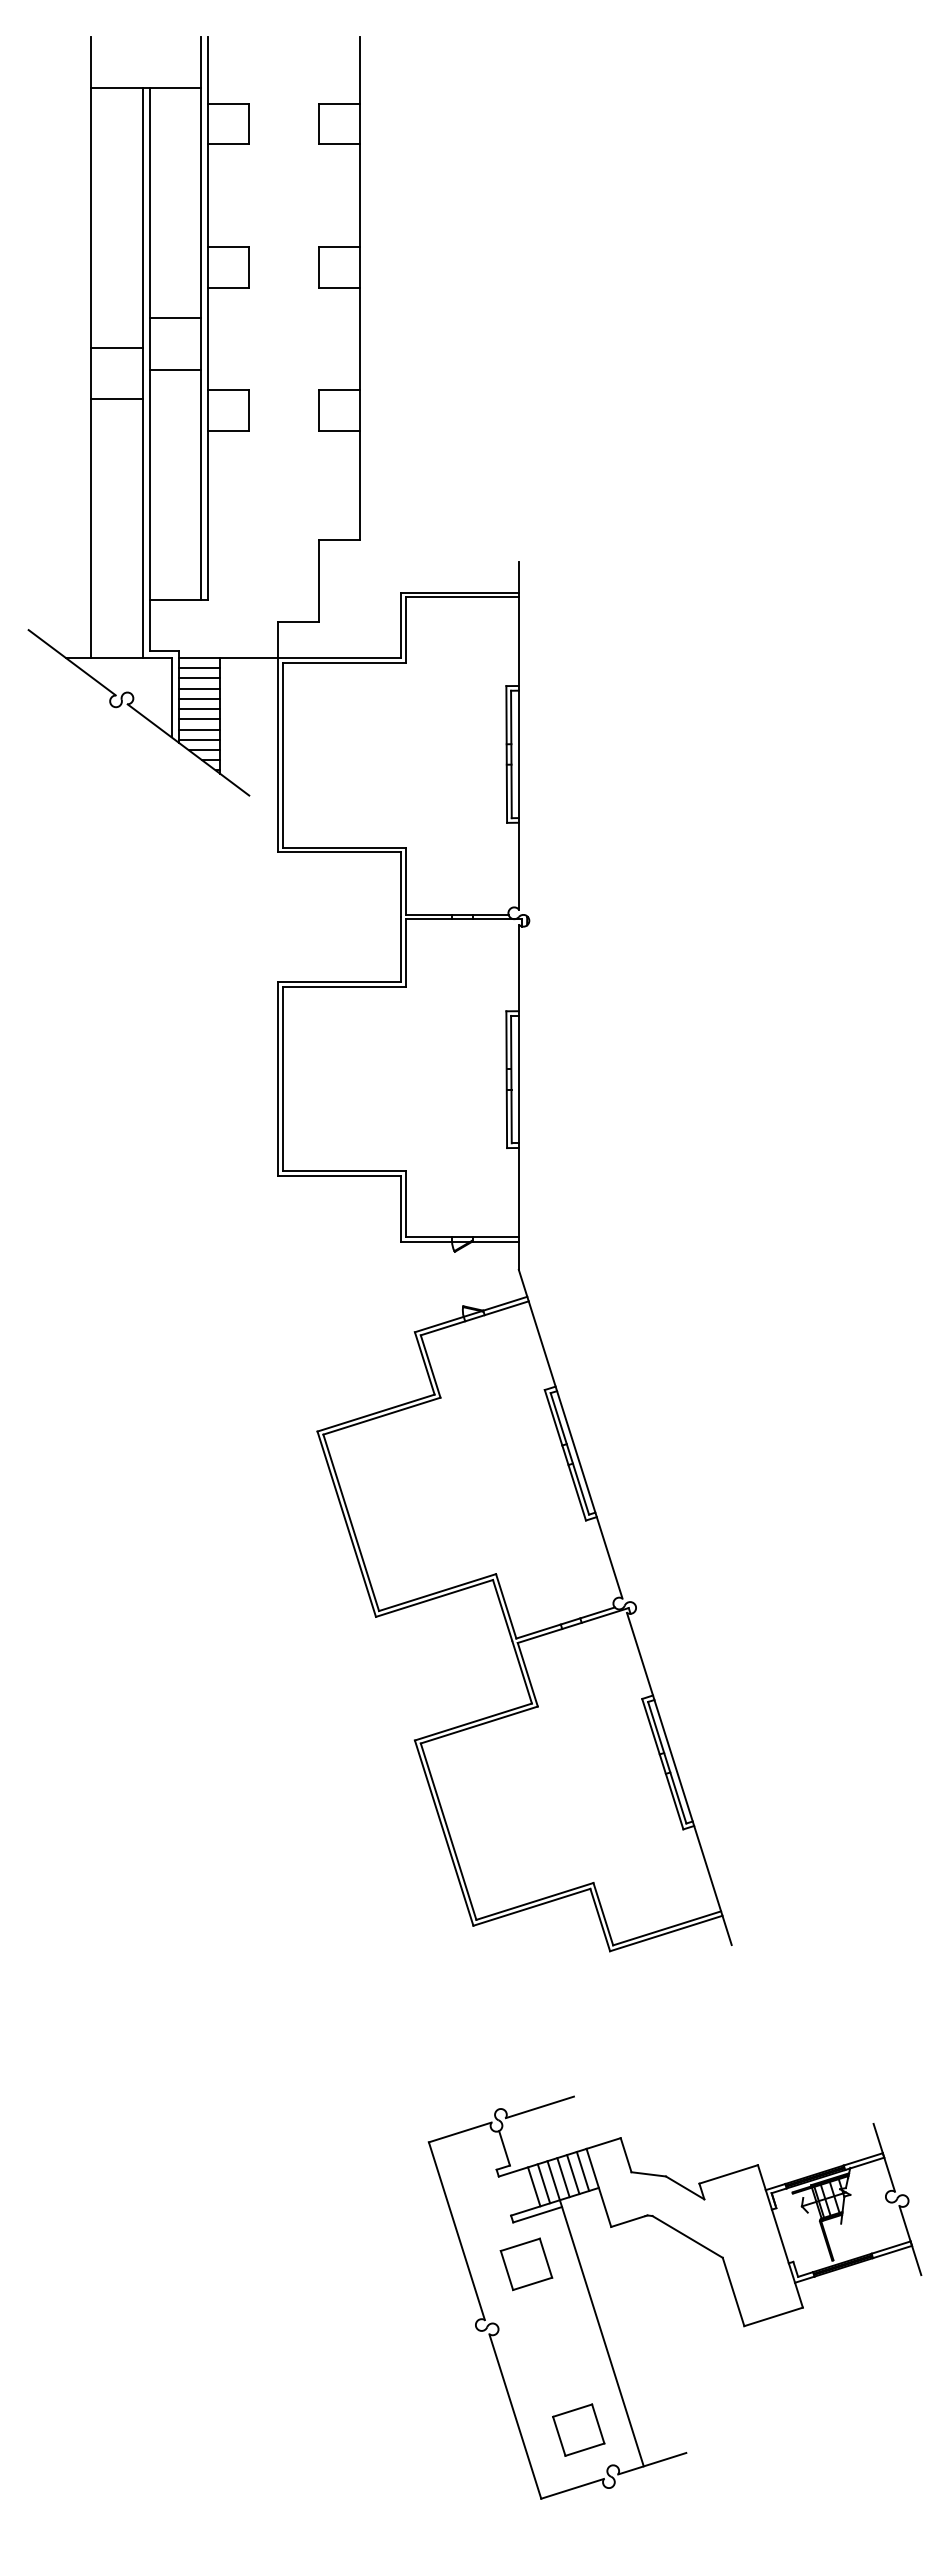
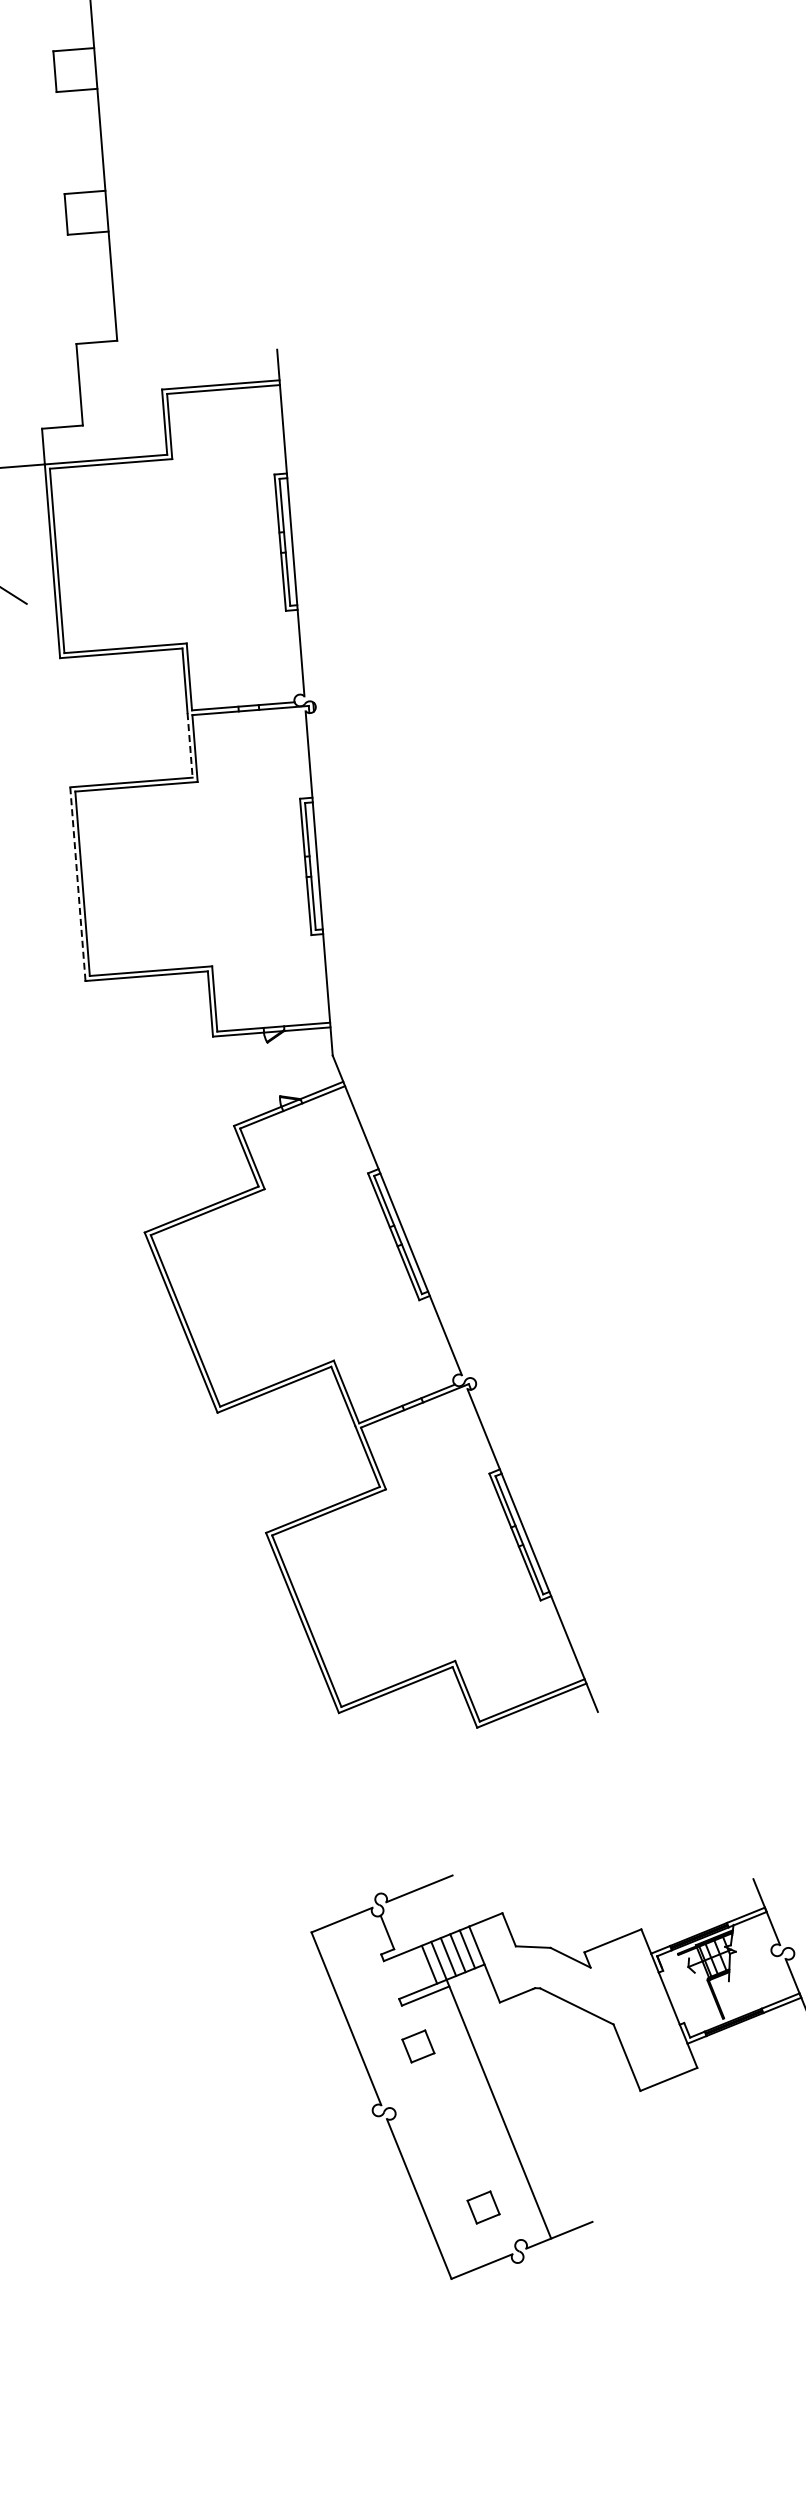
line: (400, 949) -> (189, 745), solid -> dashed
line: (278, 1079) -> (78, 884), solid -> dashed
line: (534, 2186) -> (420, 1968), removed
part: (526, 2264) -> (418, 2046), size x0.6
part: (578, 2429) -> (483, 2206), size x0.6

